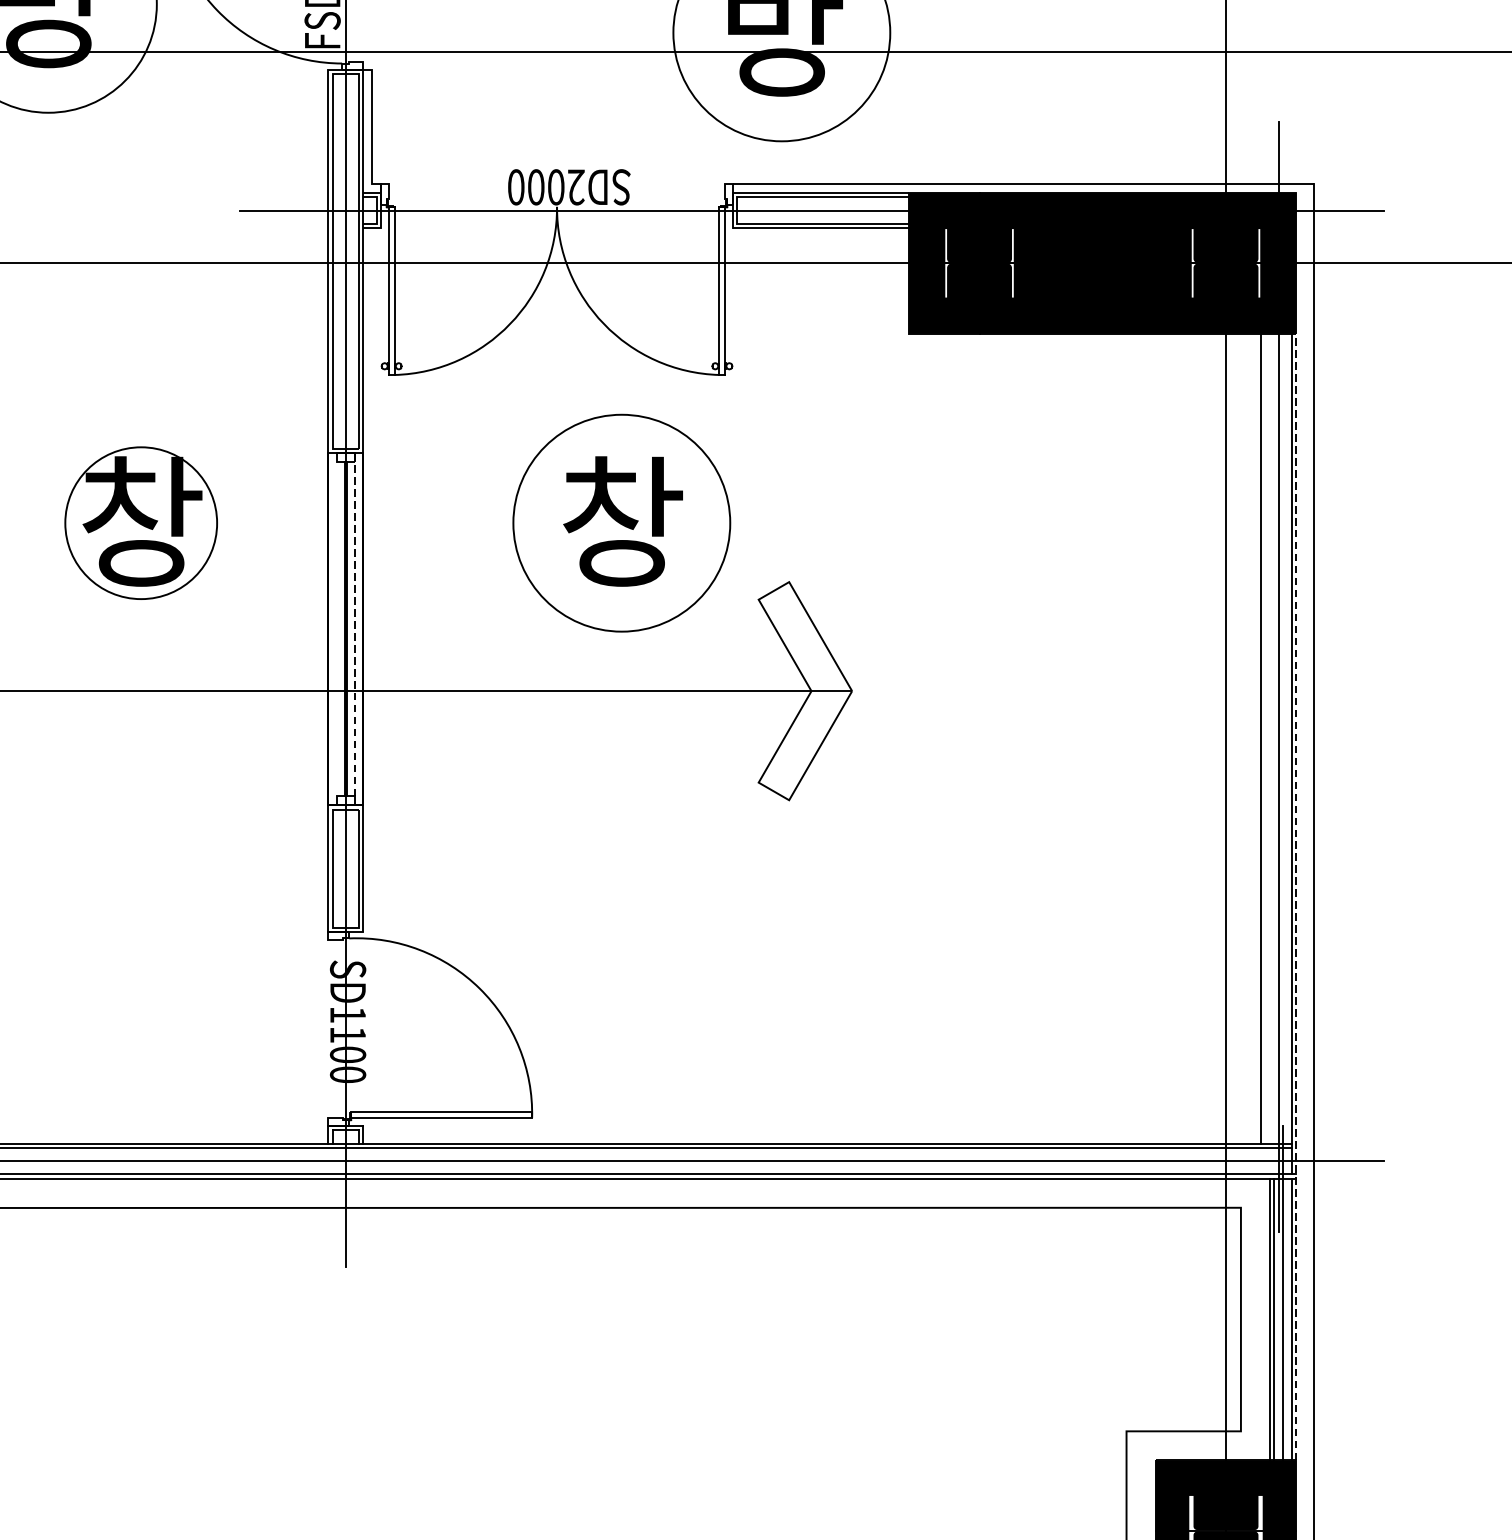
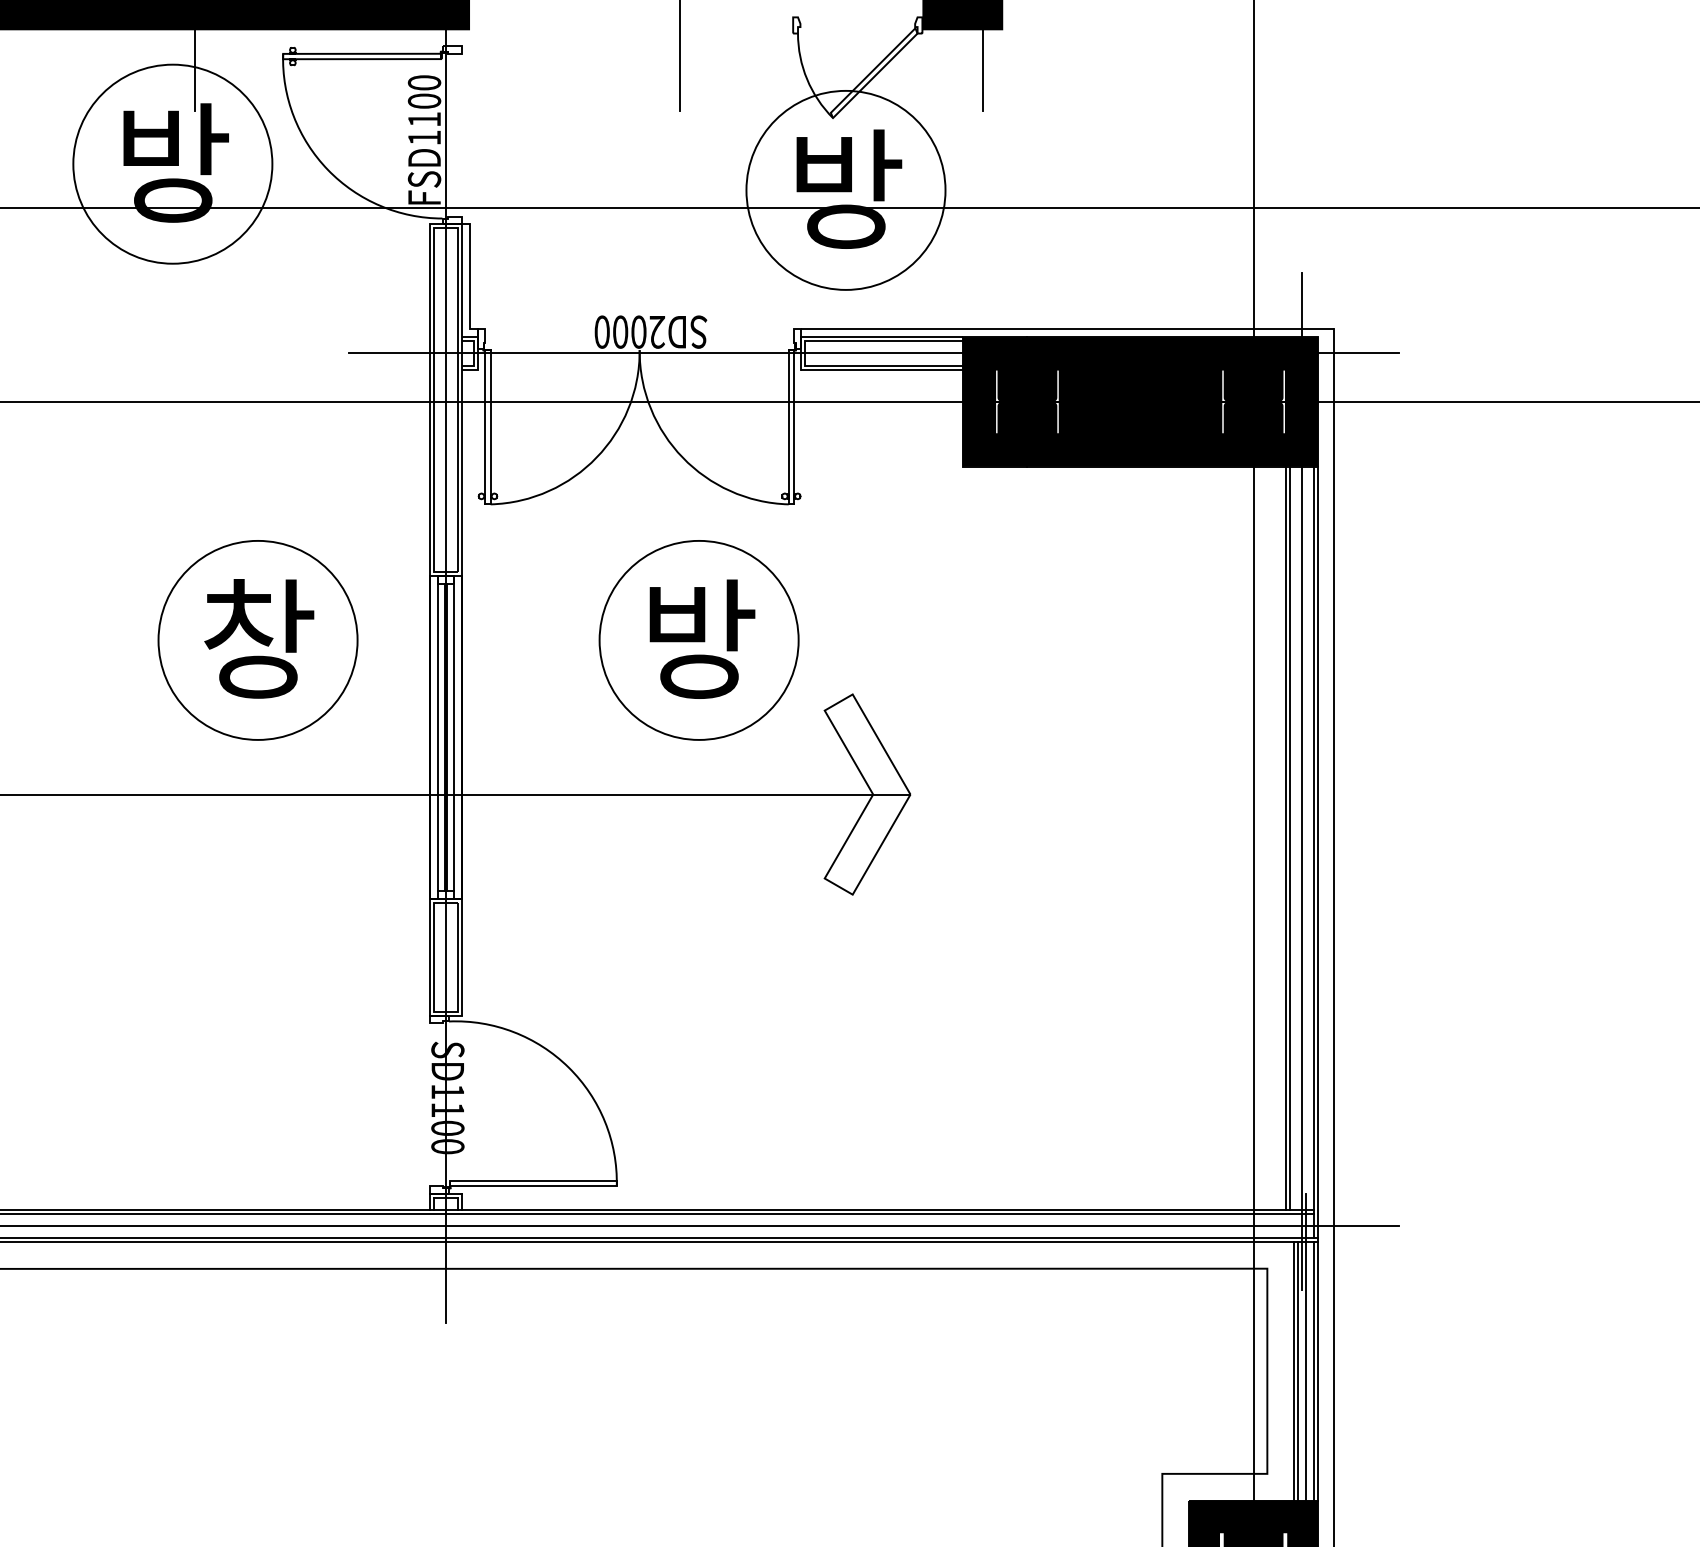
text: (623, 521) -> (700, 638), 창 -> 방
circle: (140, 522) -> (257, 639), size x1.43
line: (336, 624) -> (437, 733), added
line: (354, 624) -> (453, 733), dashed -> solid
line: (1265, 737) -> (1289, 837), added
line: (1296, 897) -> (1318, 983), dashed -> solid

